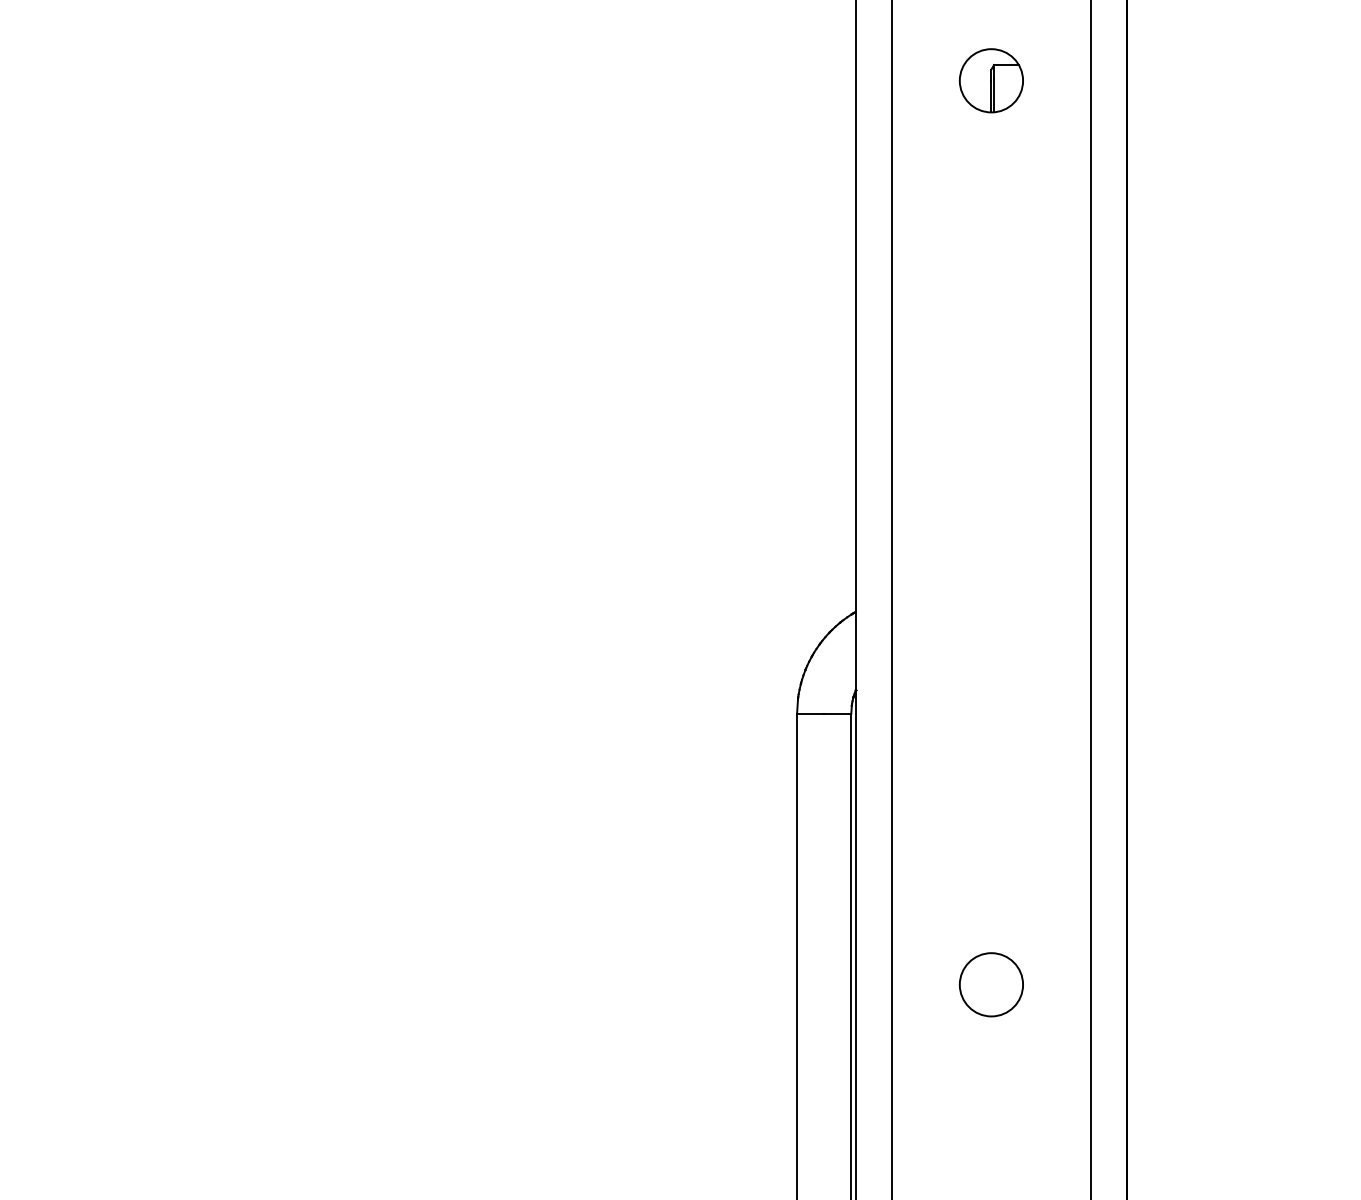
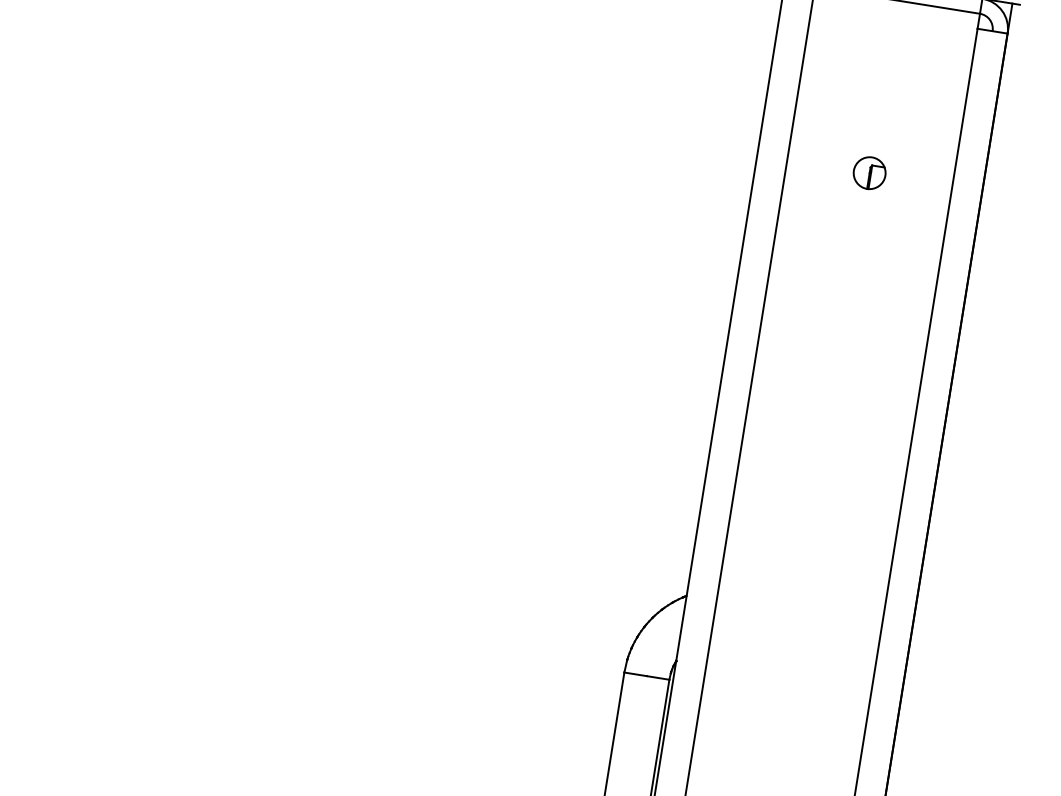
part: (990, 80) -> (869, 172), size x0.6

